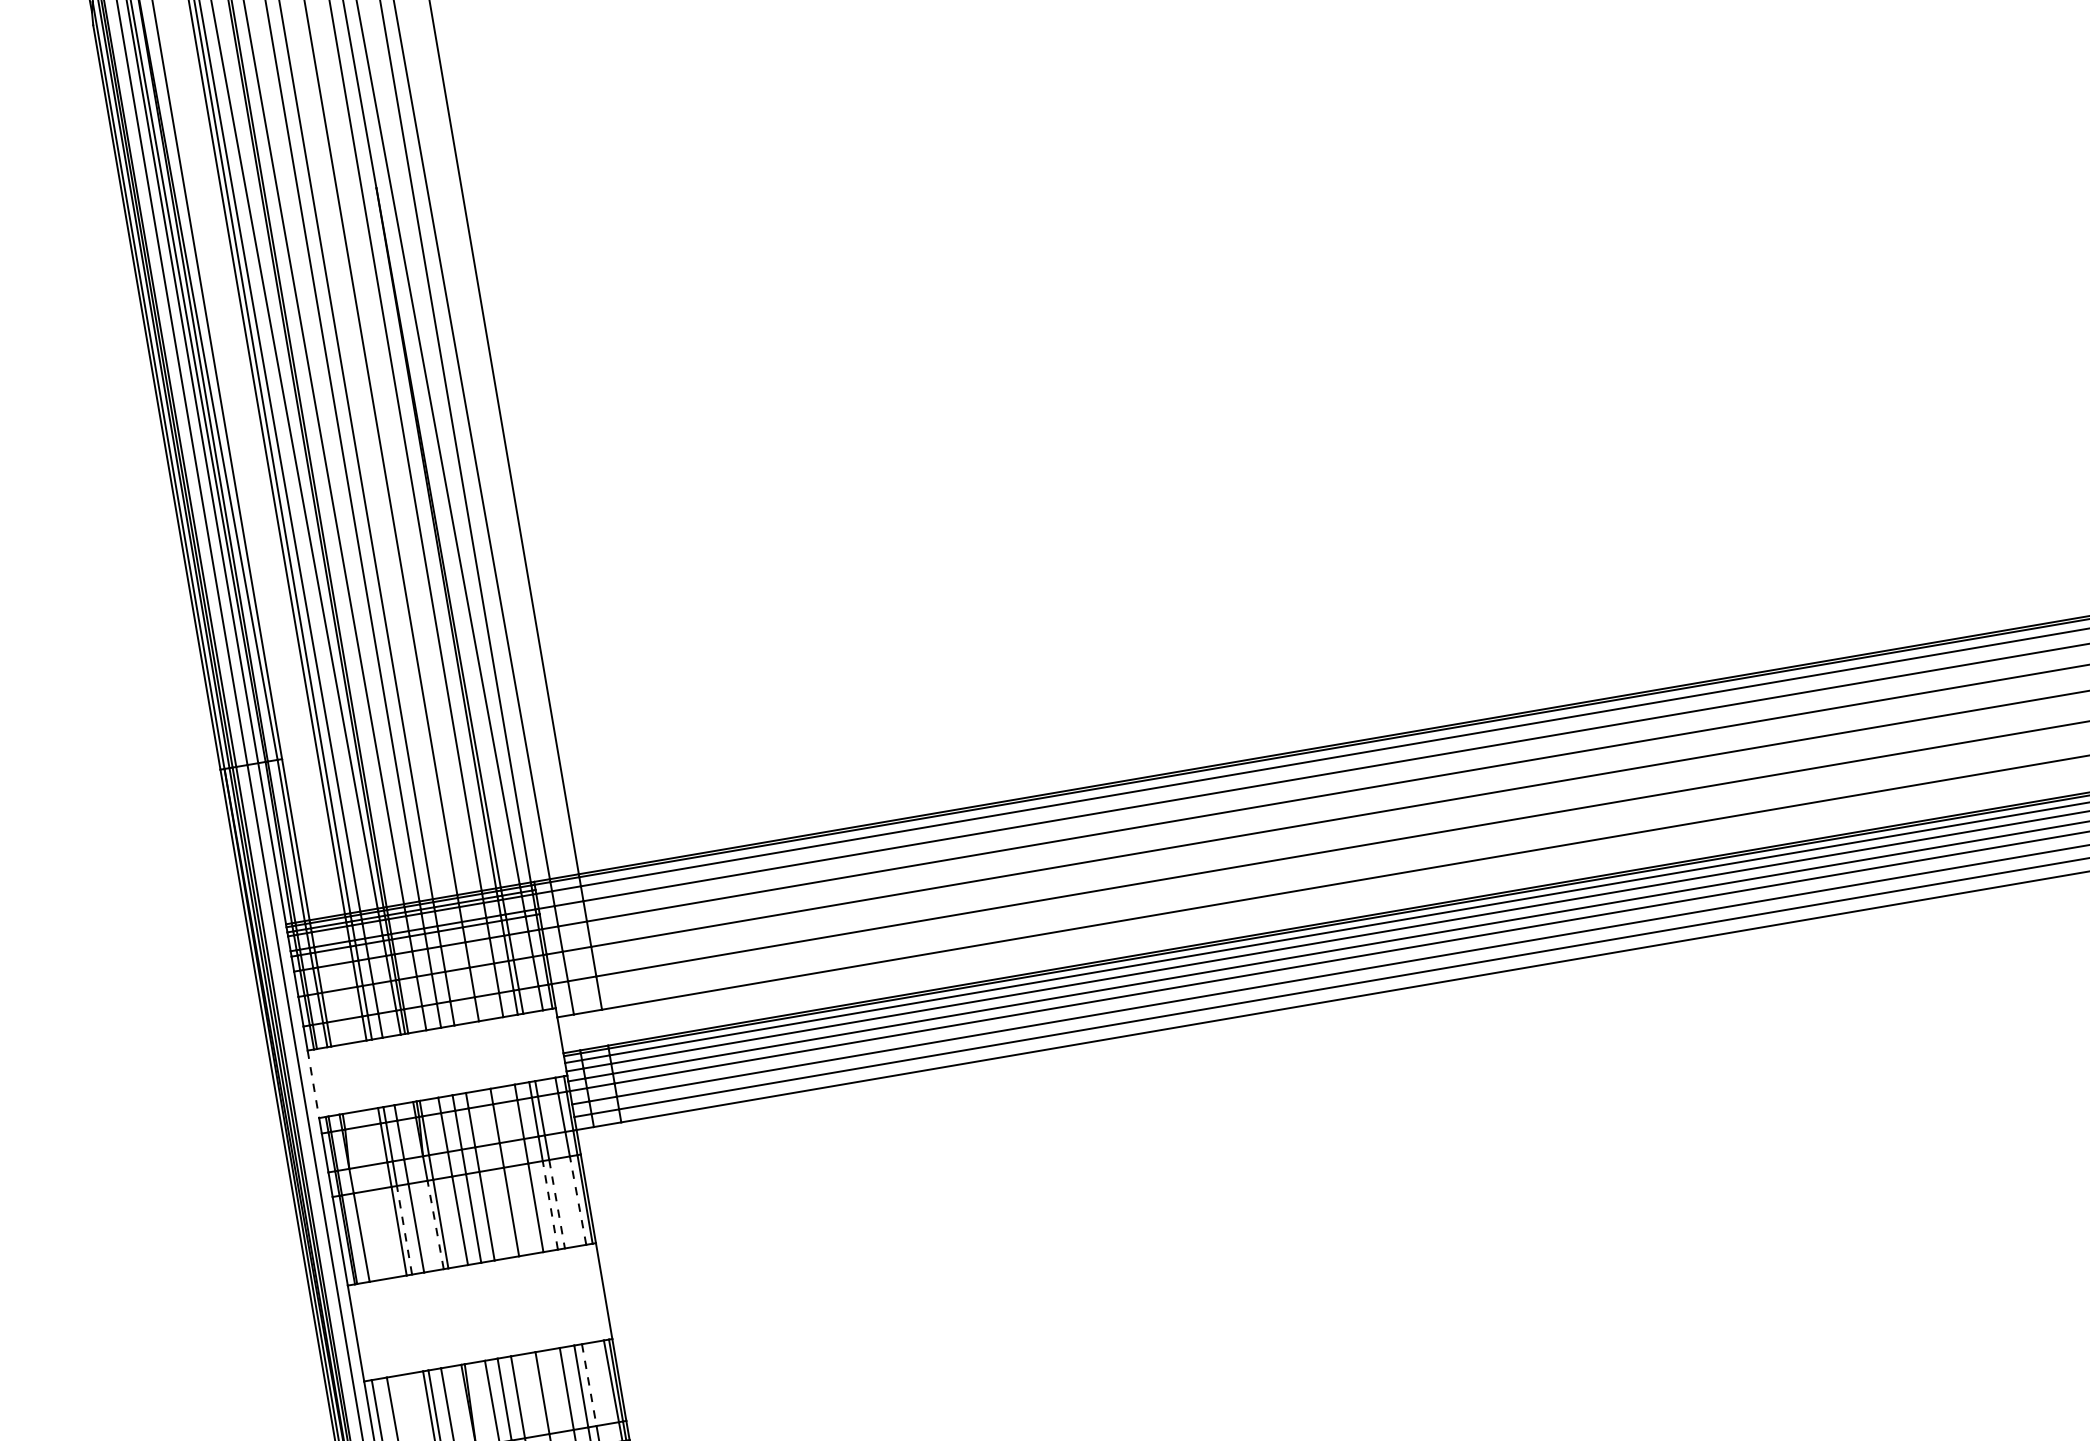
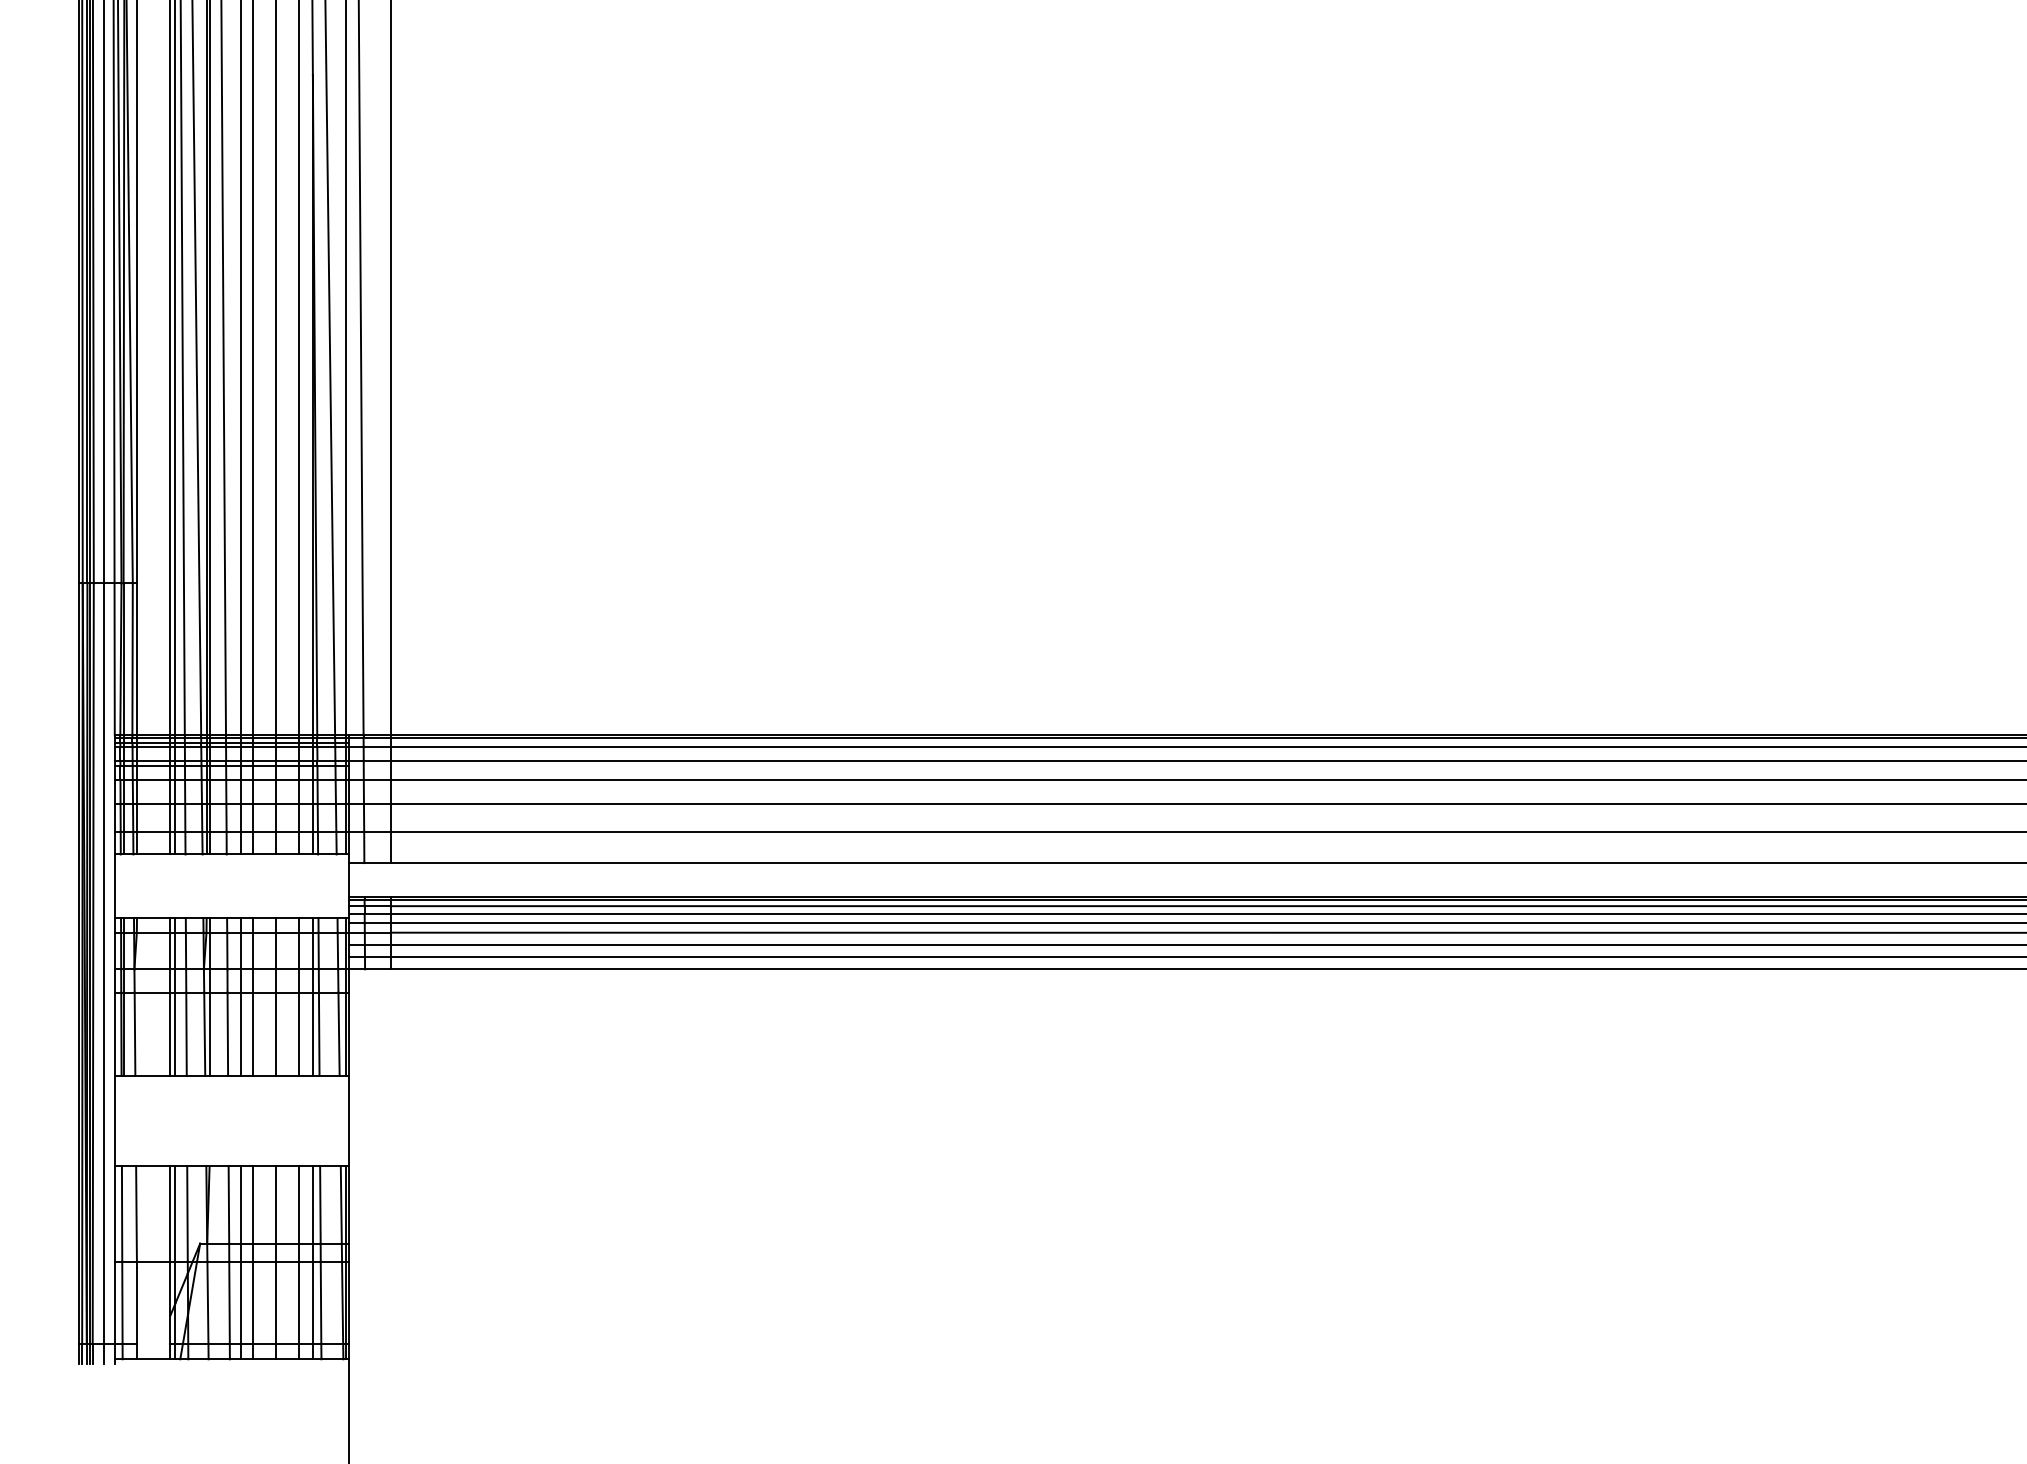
line: (313, 1084) -> (114, 886), dashed -> solid
line: (578, 1200) -> (339, 1034), dashed -> solid
line: (557, 1204) -> (319, 1034), dashed -> solid
line: (549, 1205) -> (312, 1034), dashed -> solid
line: (435, 1225) -> (204, 1034), dashed -> solid
line: (404, 1230) -> (175, 1034), dashed -> solid
line: (589, 1385) -> (320, 1205), dashed -> solid

